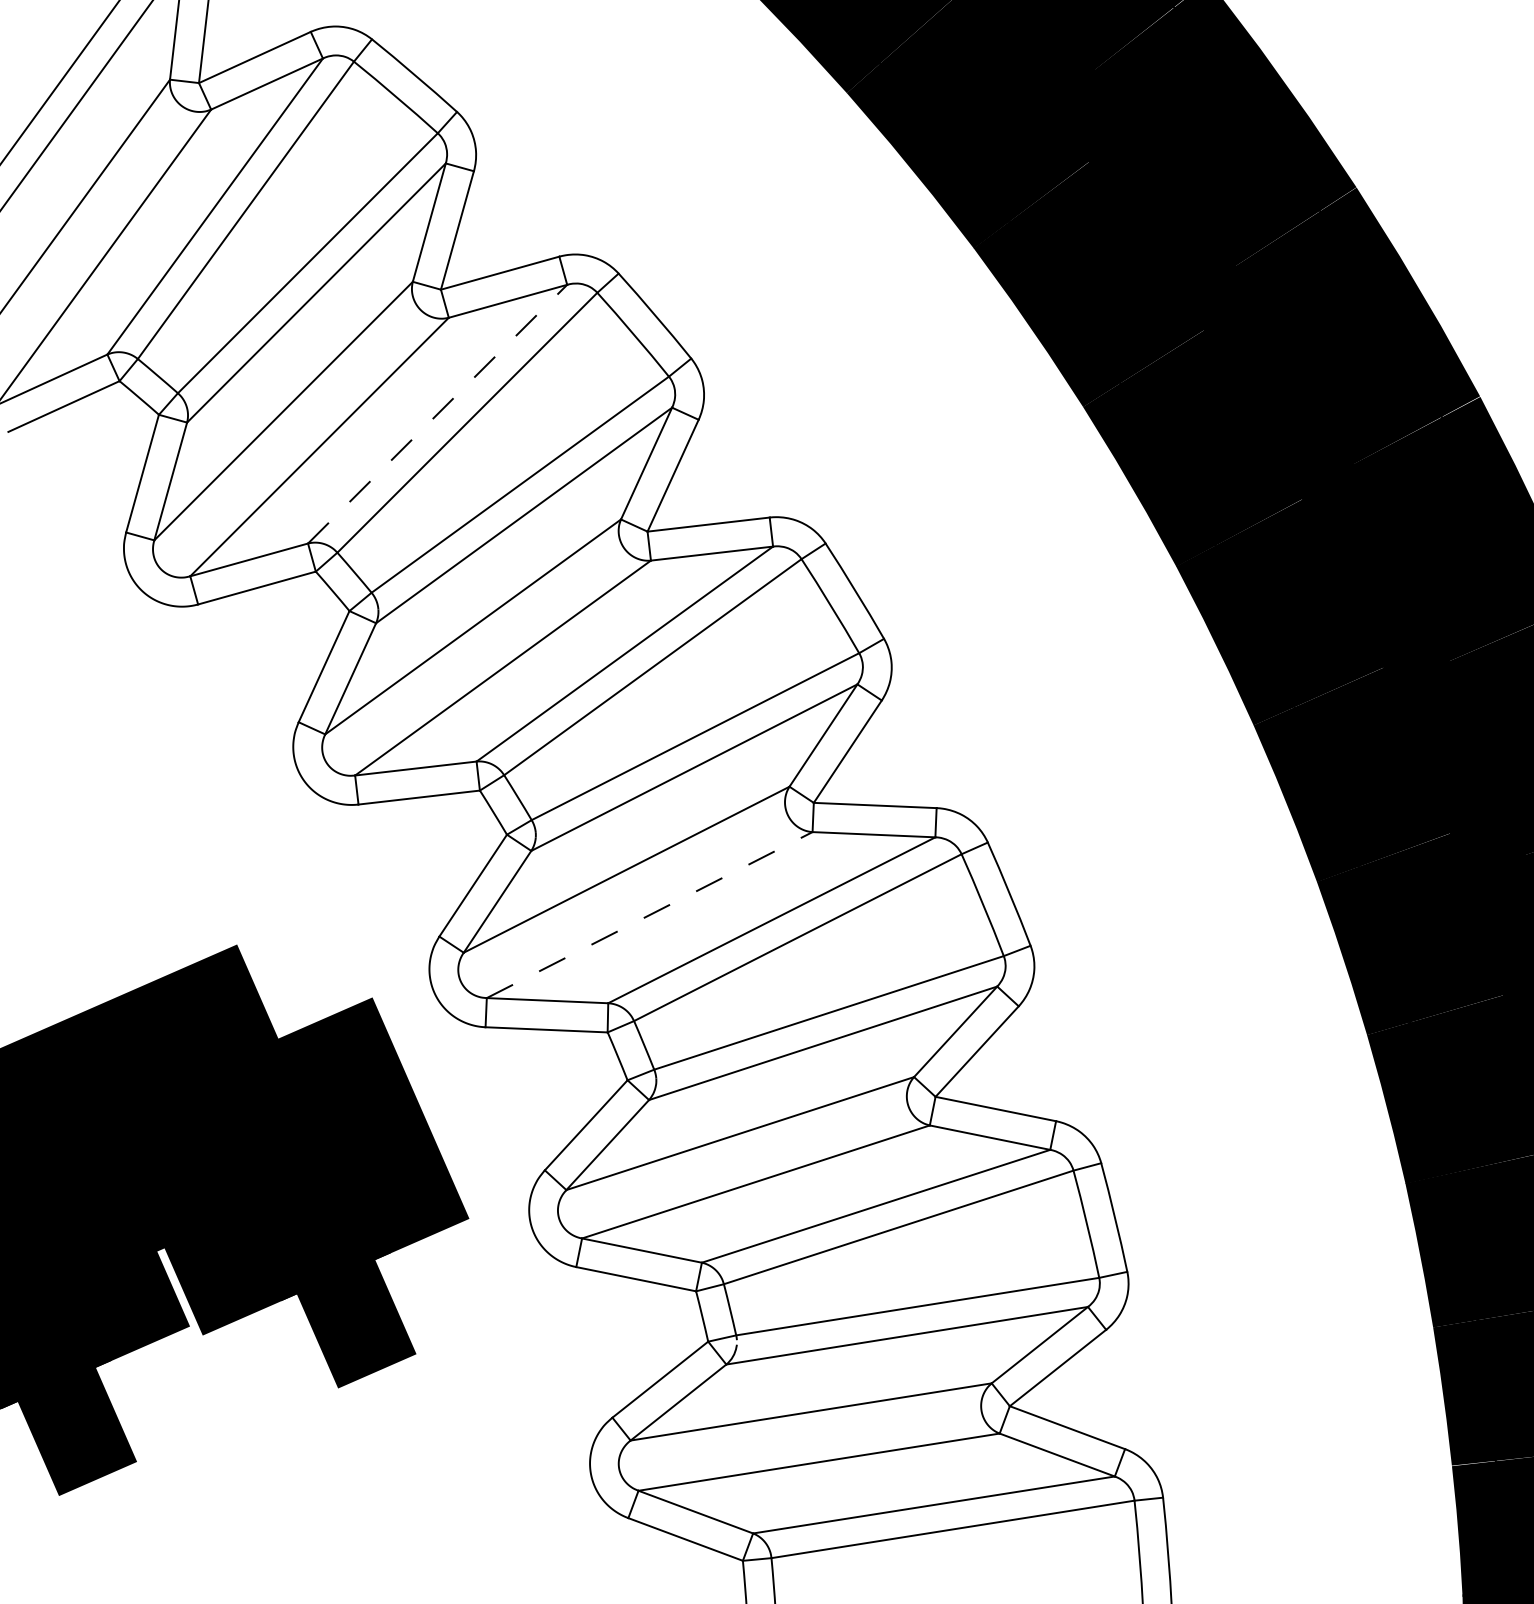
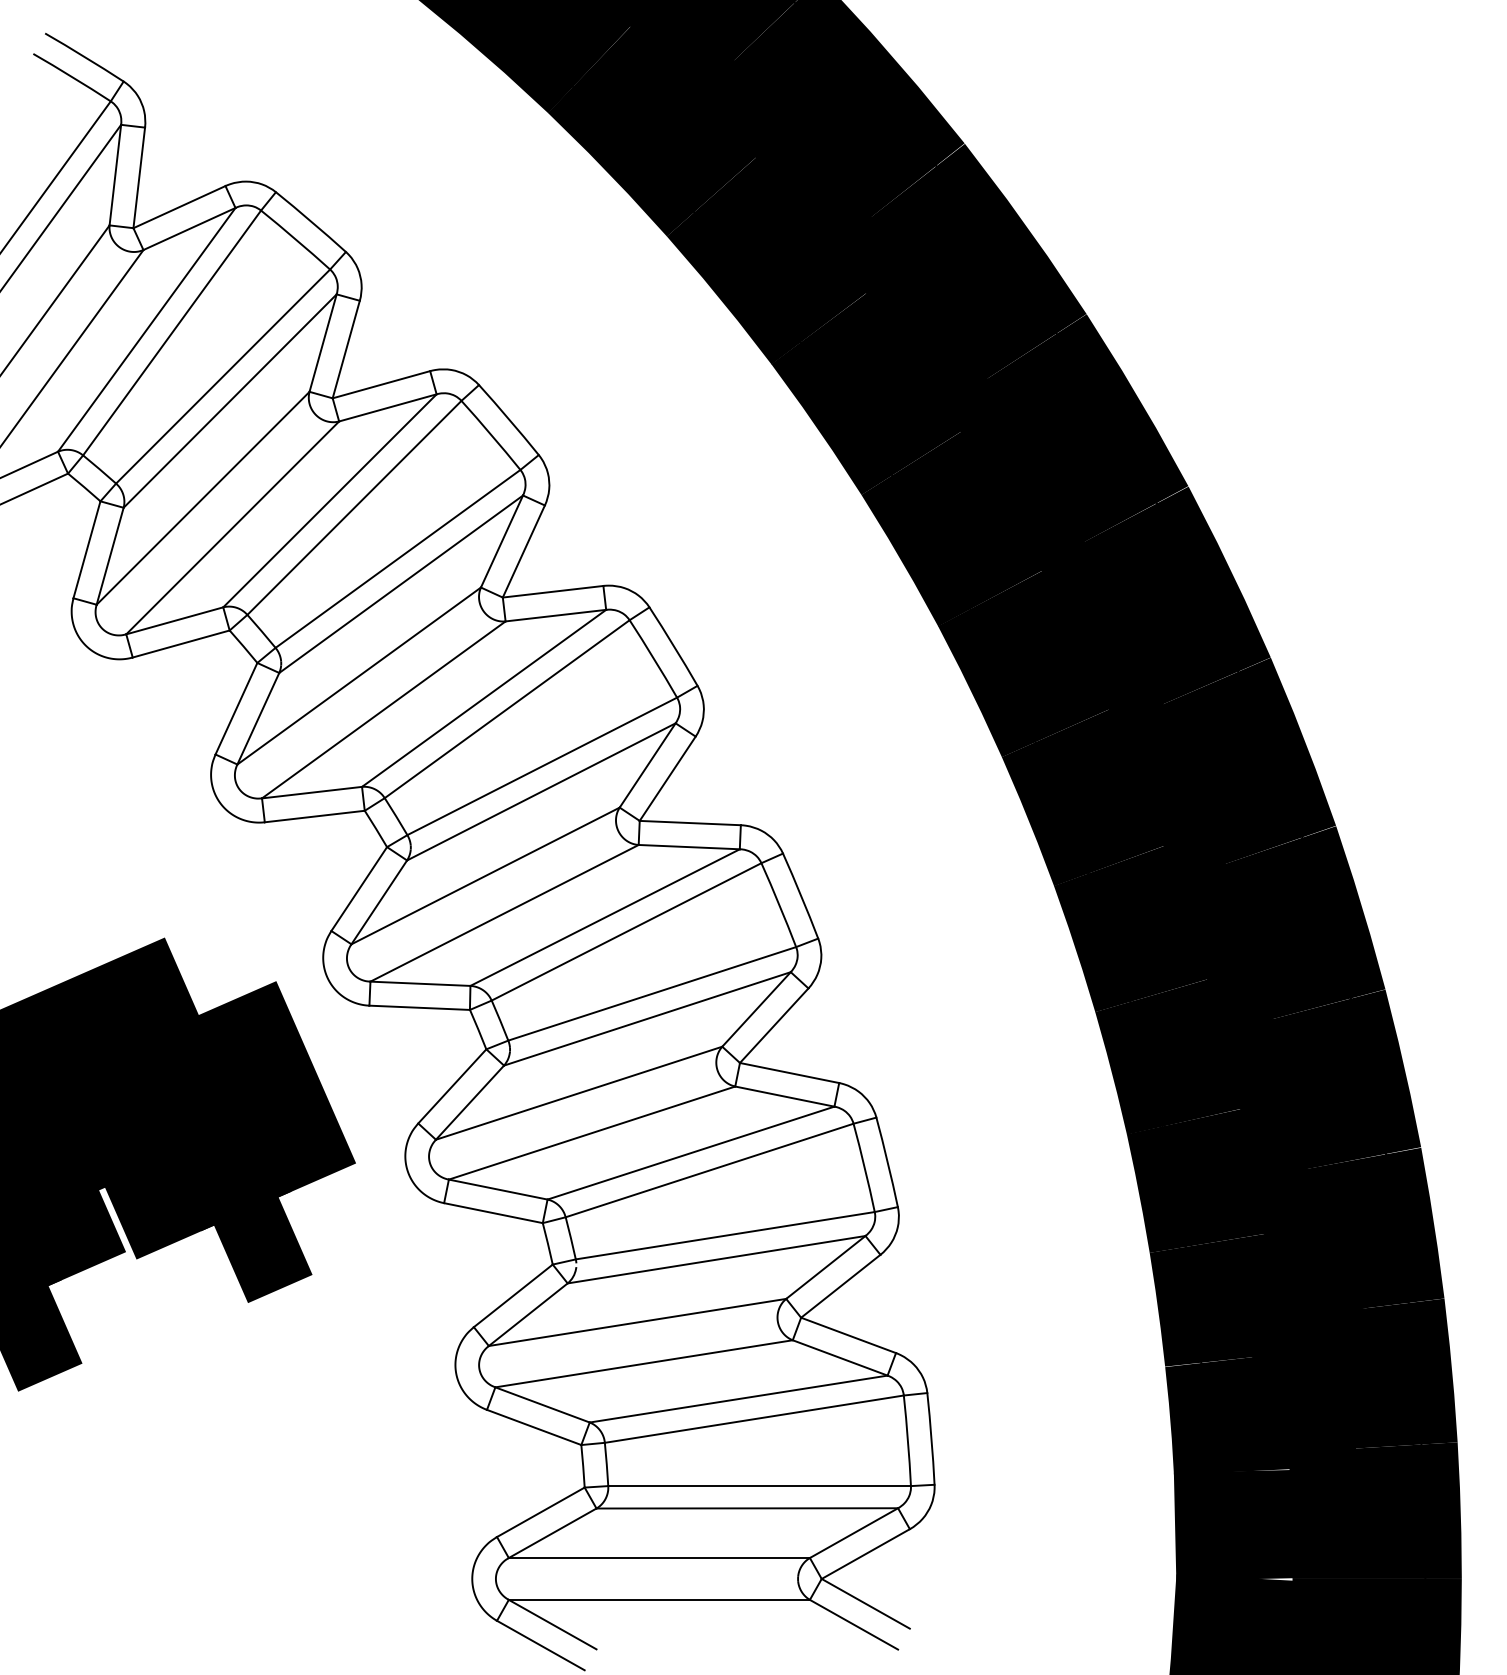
line: (437, 413) -> (329, 500), dashed -> solid
line: (649, 915) -> (504, 913), dashed -> solid

